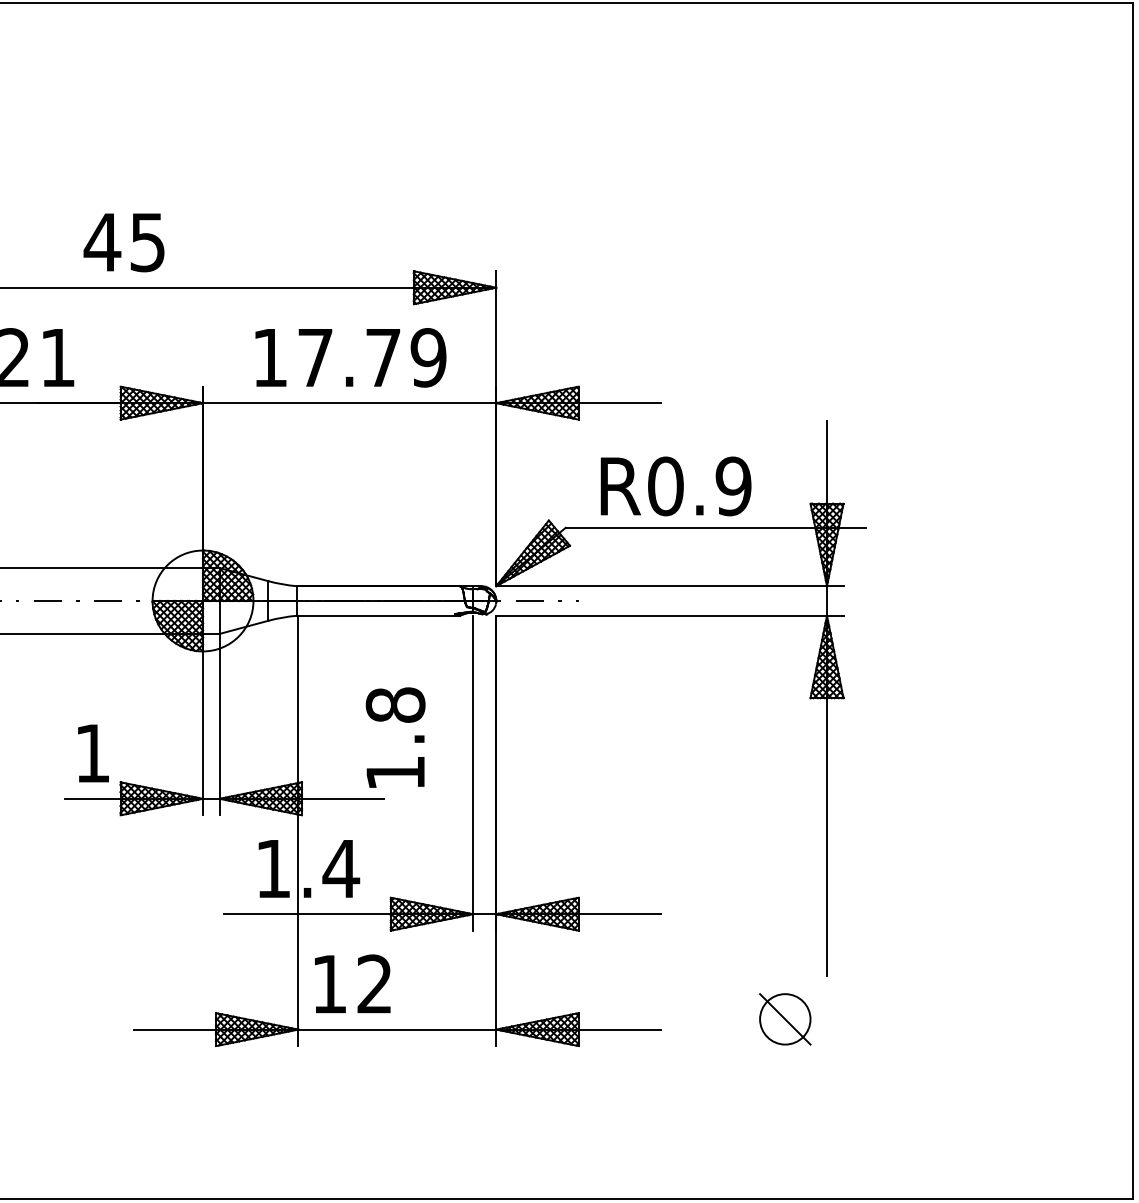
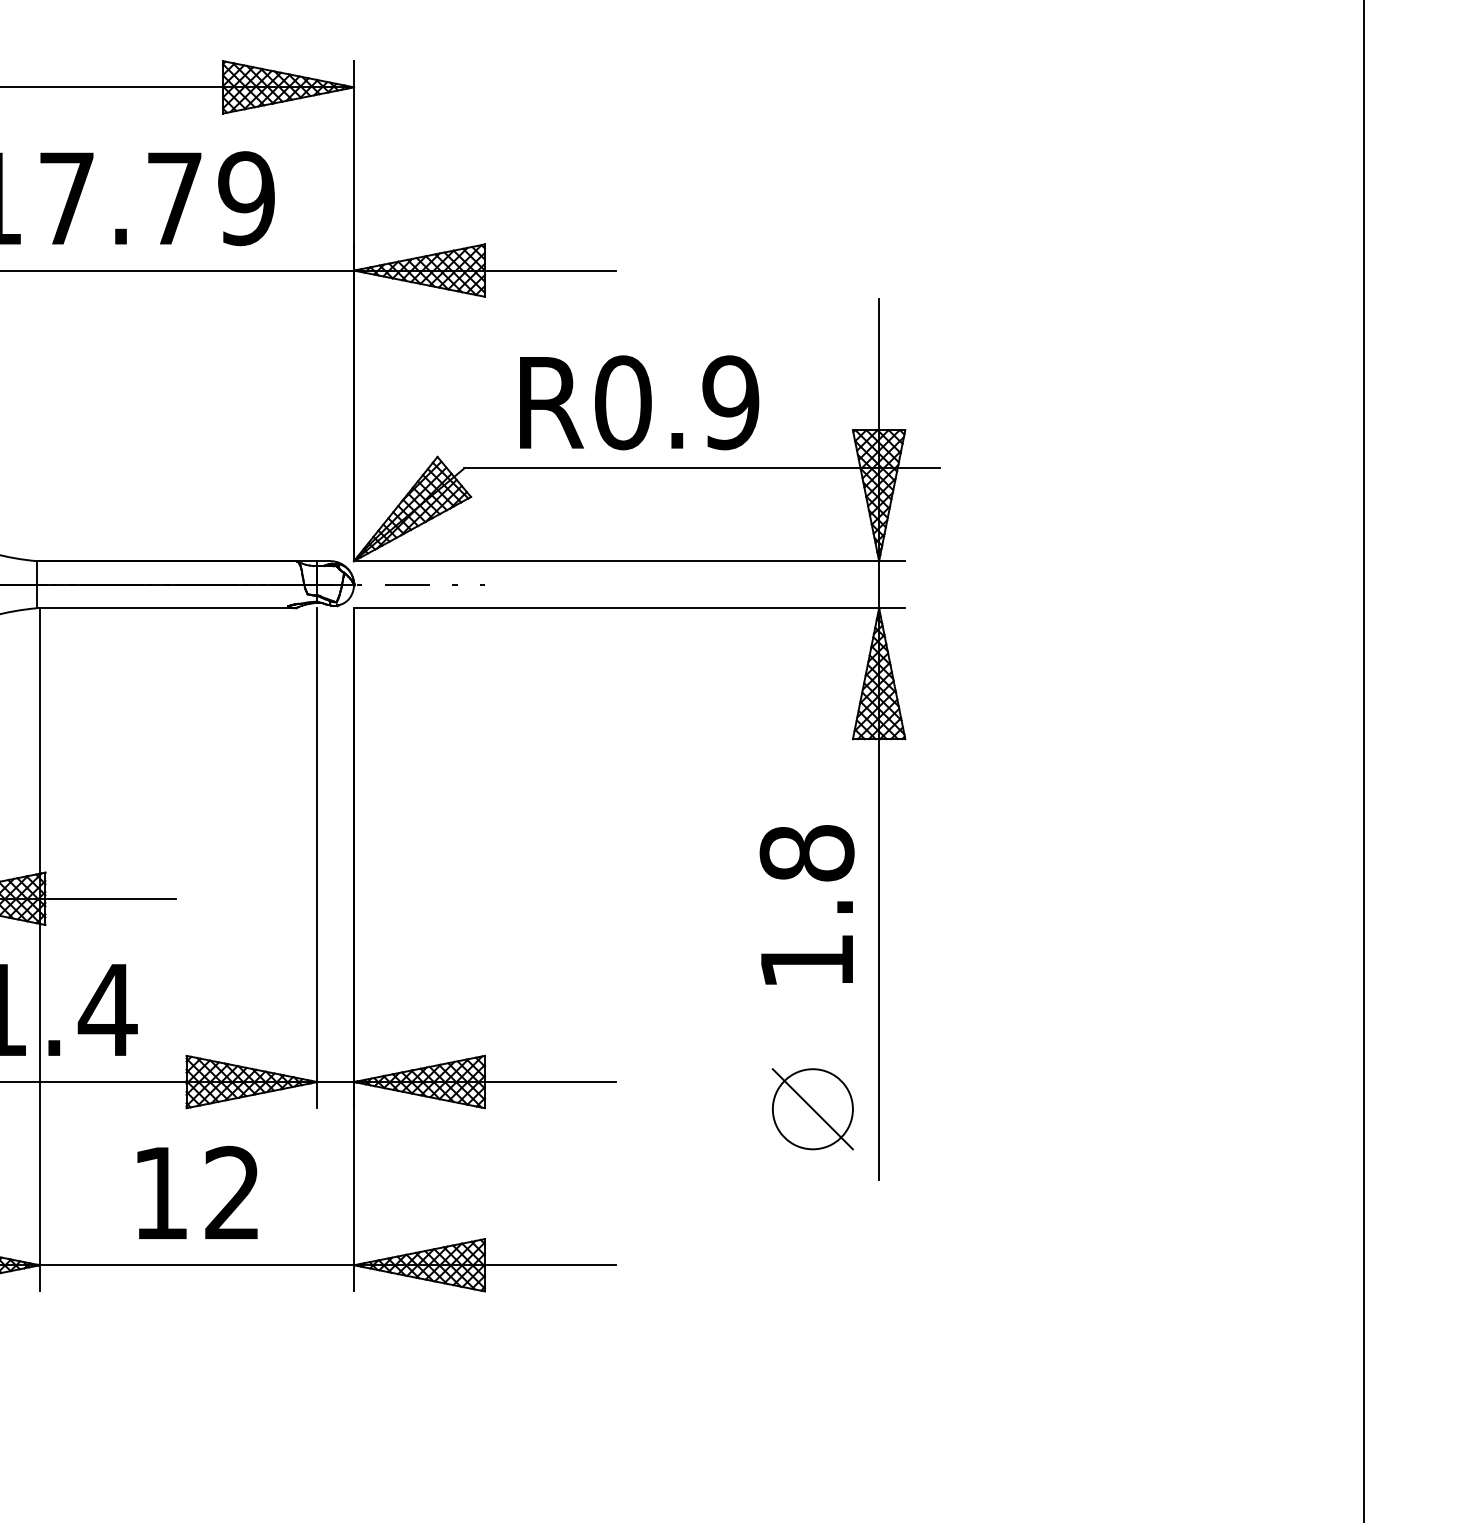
text: (395, 737) -> (806, 904), moved
text: (352, 983) -> (197, 1192), moved
part: (785, 1019) -> (813, 1109), moved

